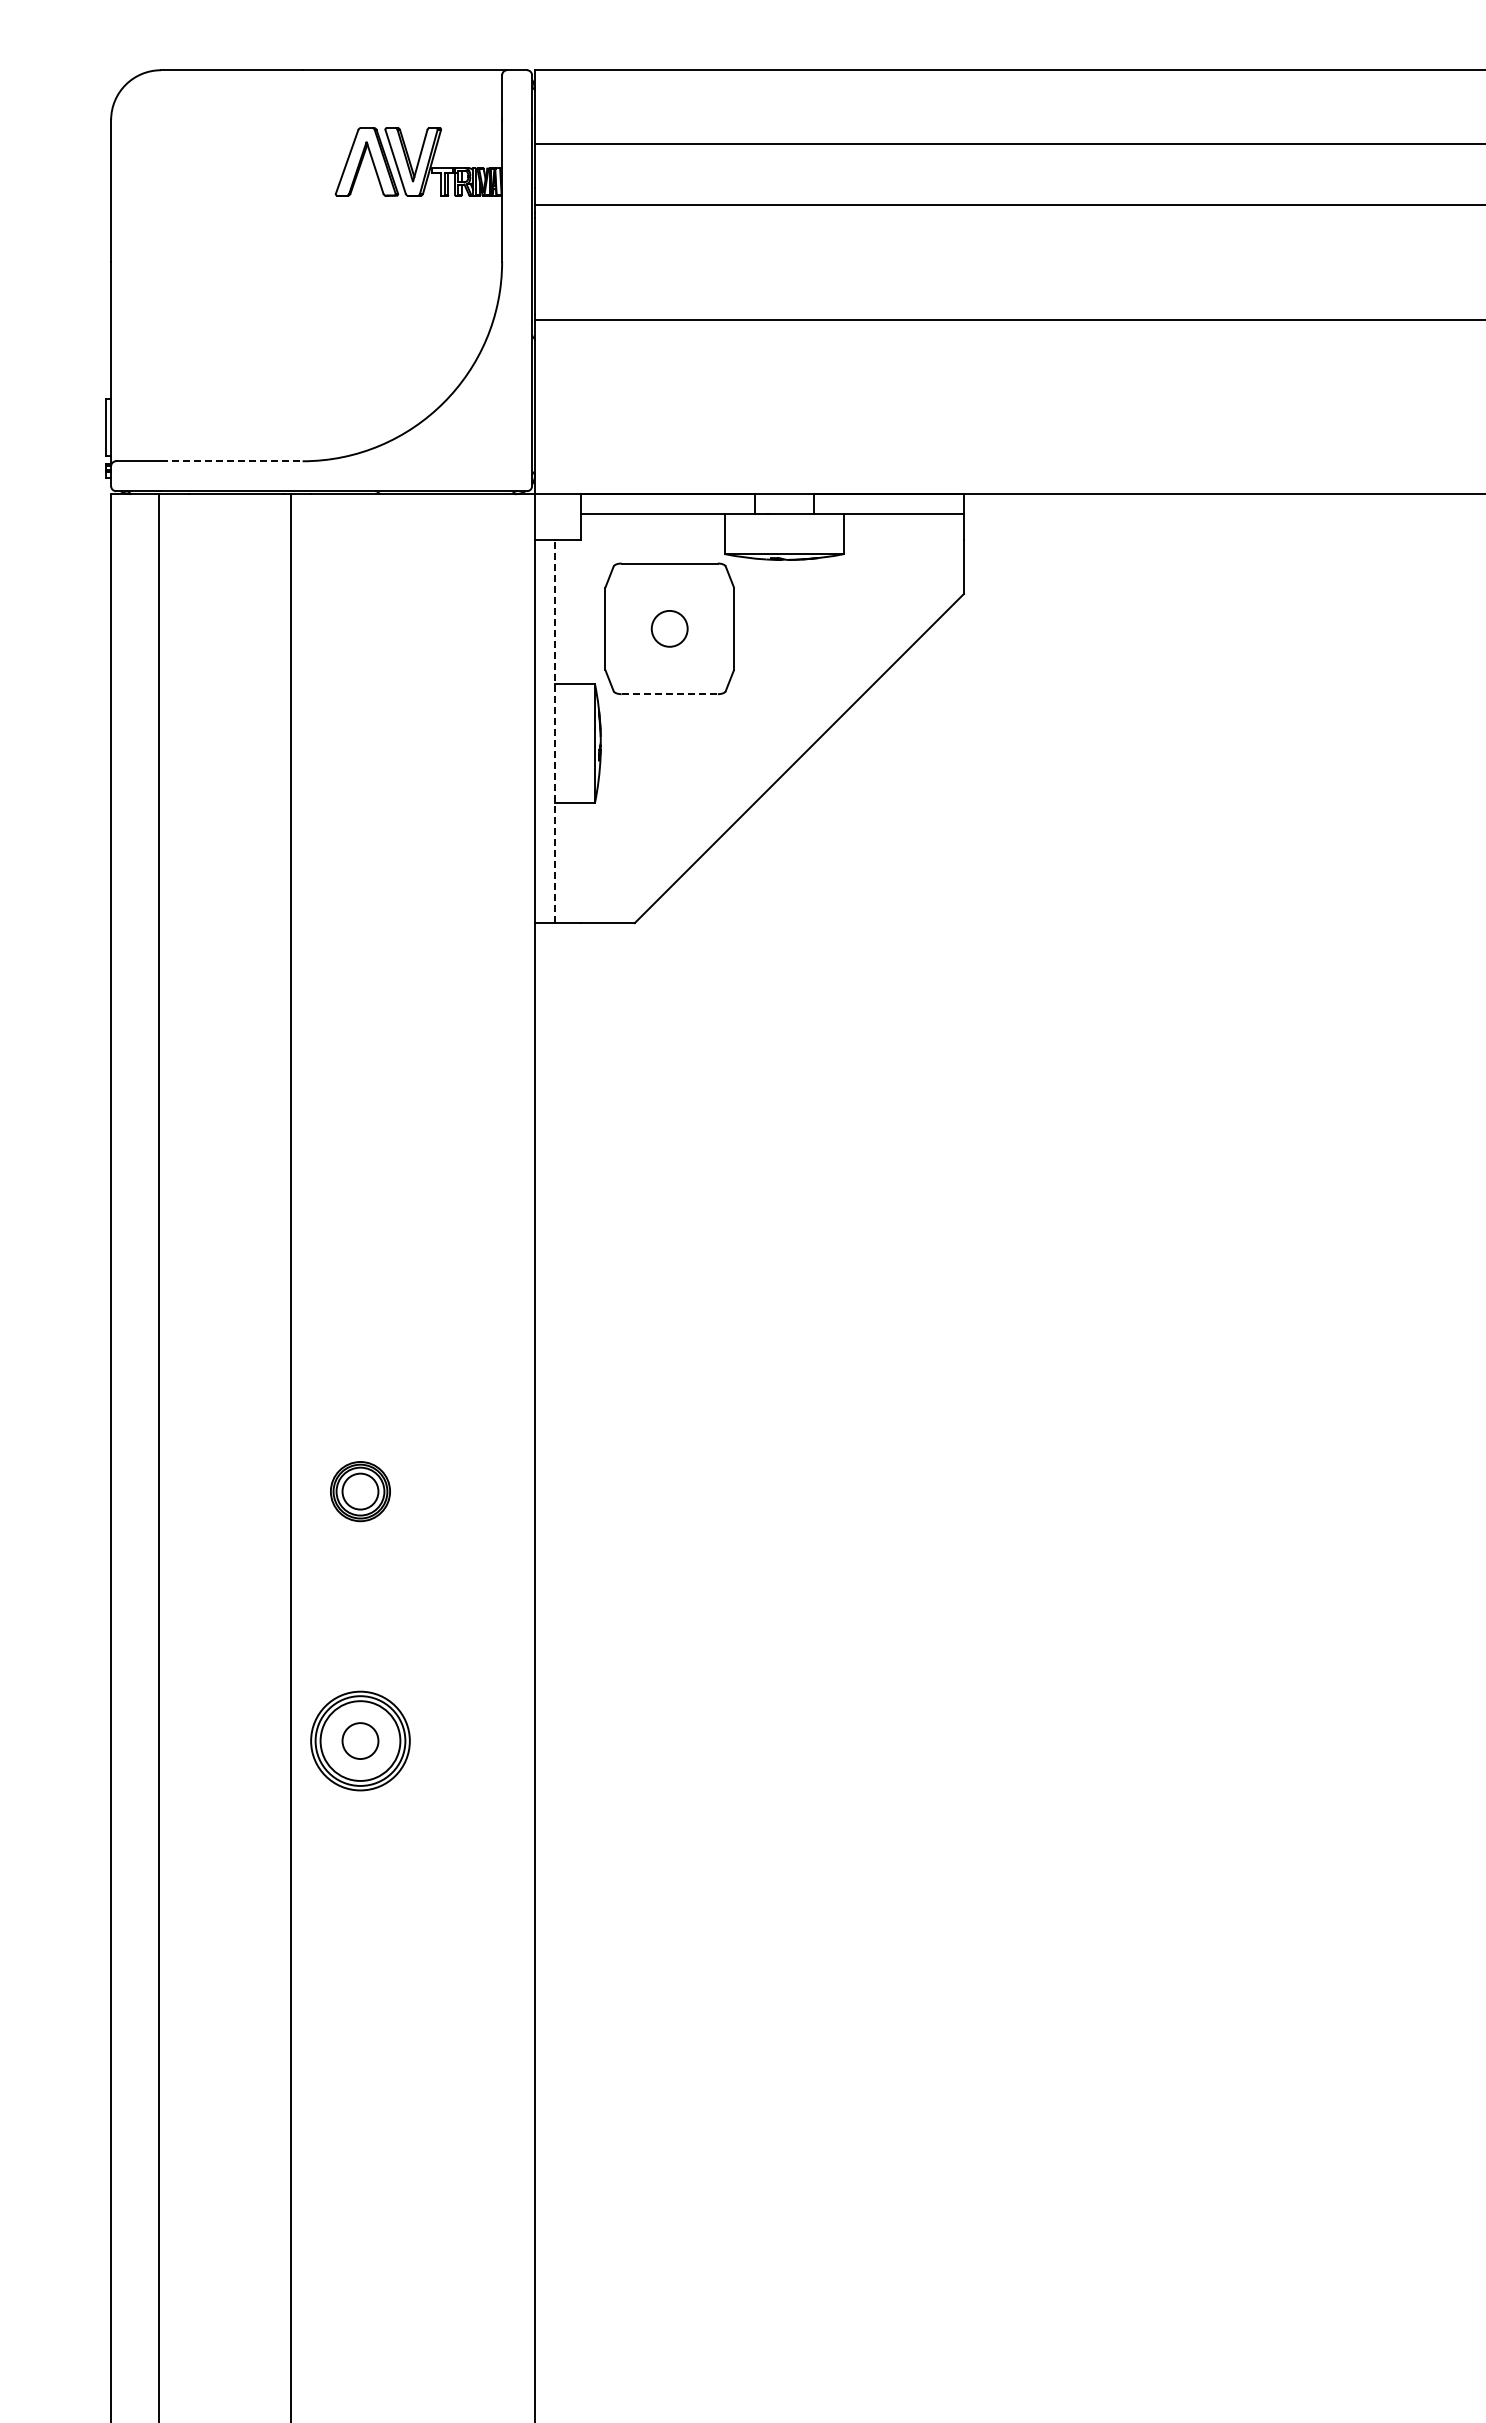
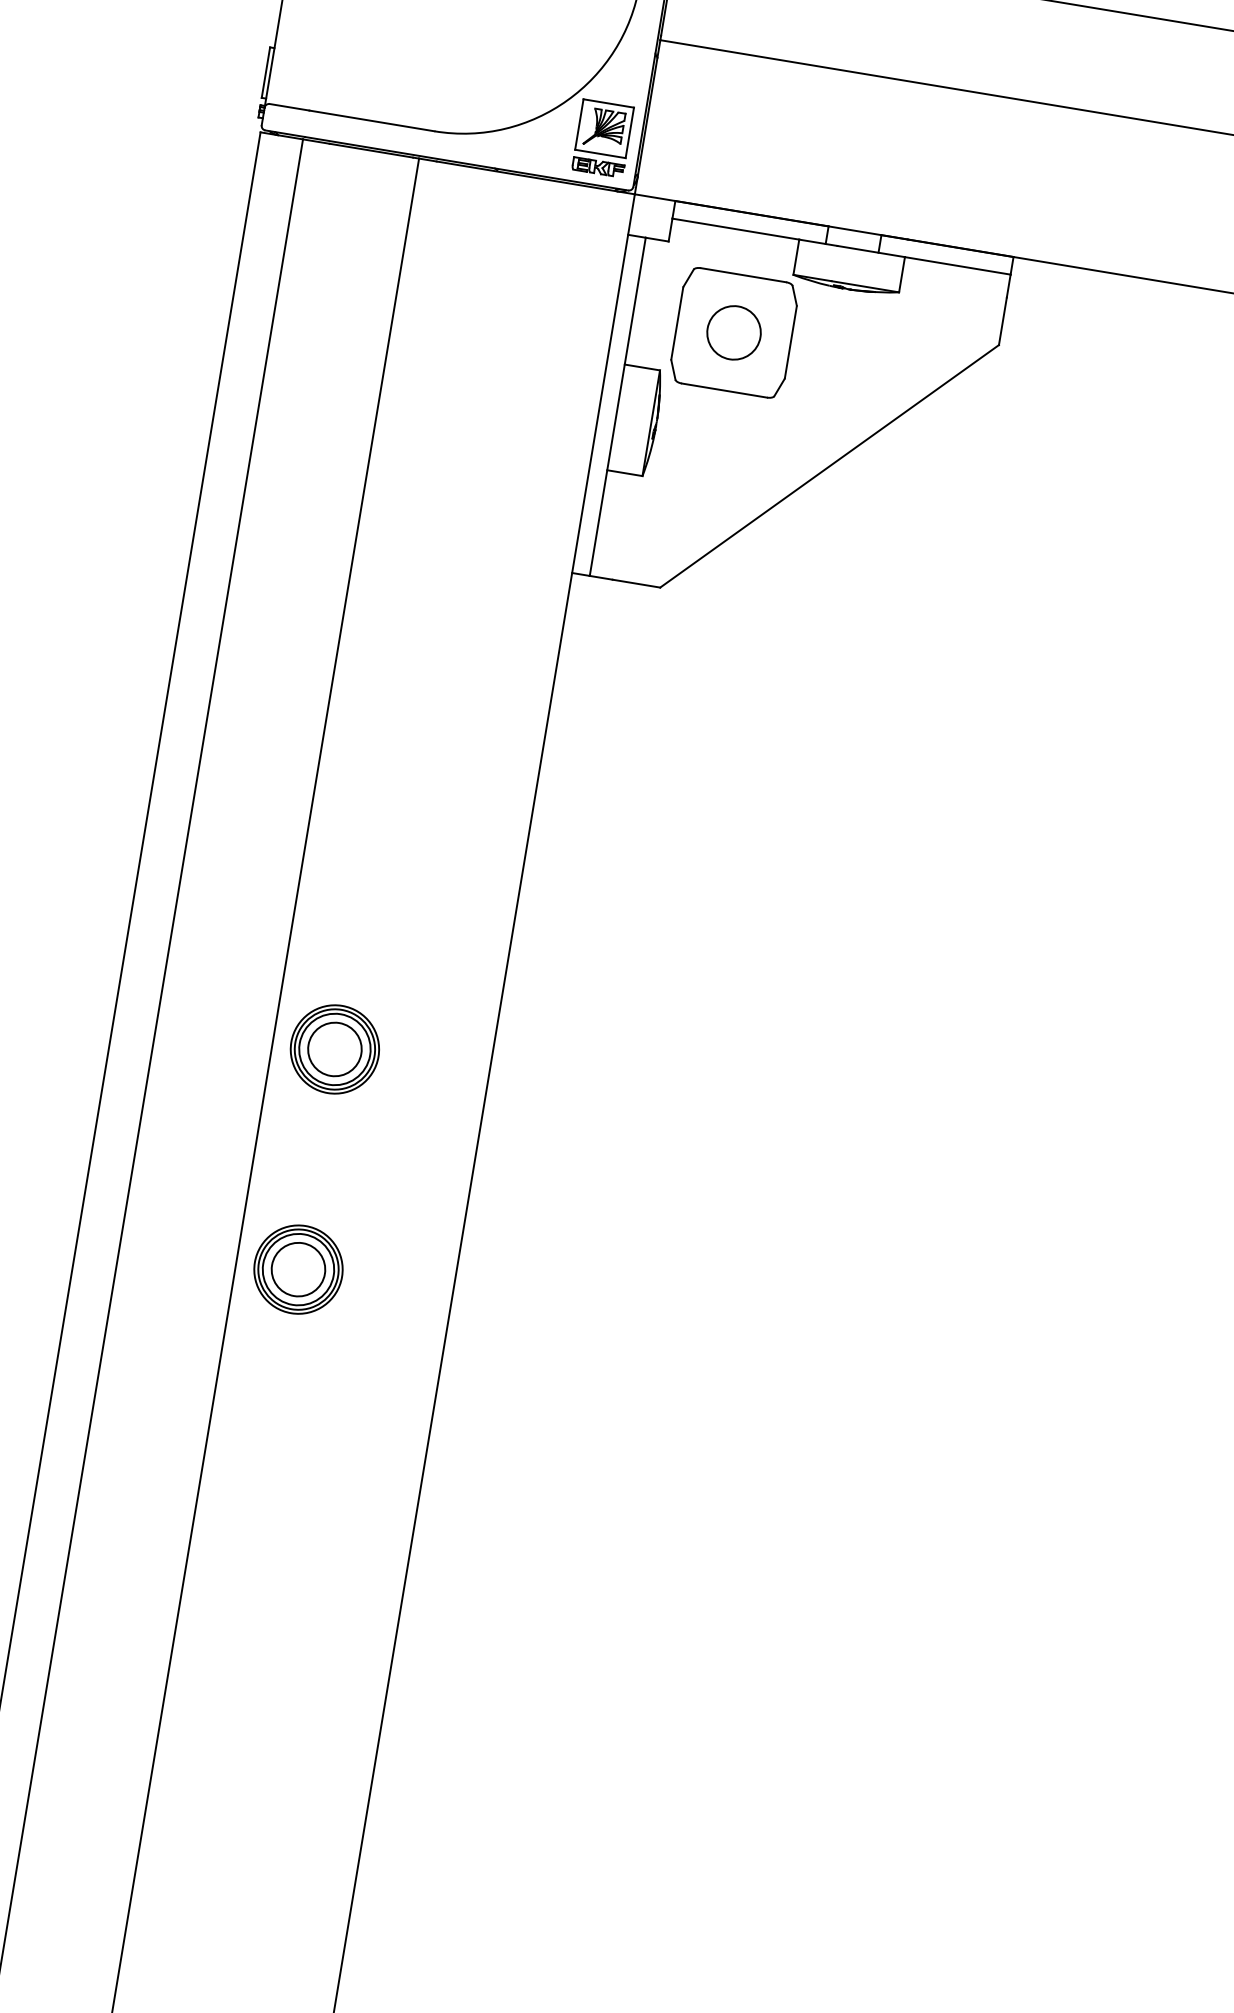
part: (489, 438) -> (602, 138), added
line: (231, 461) -> (371, 121), dashed -> solid
circle: (669, 628) -> (733, 332), size x1.67
line: (670, 694) -> (725, 390), dashed -> solid
line: (555, 731) -> (618, 406), dashed -> solid
part: (360, 1491) -> (334, 1049), size x1.67
circle: (360, 1740) -> (298, 1269), size x1.67

